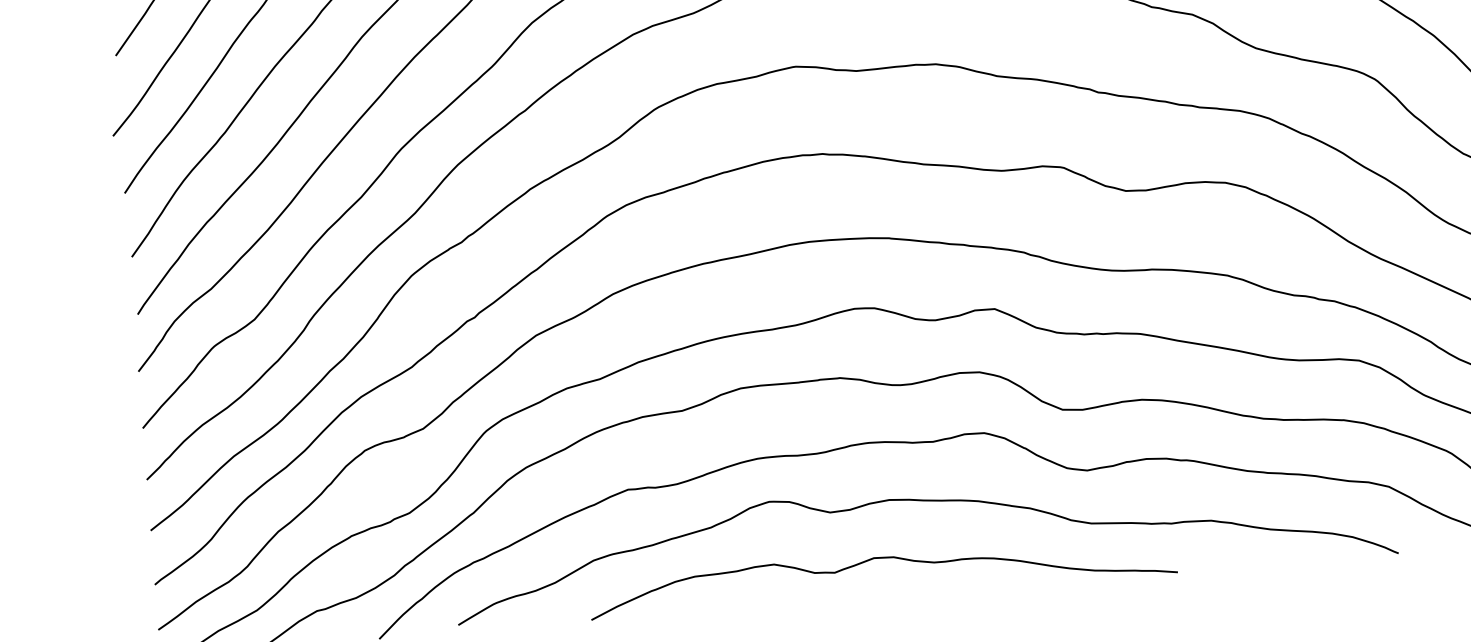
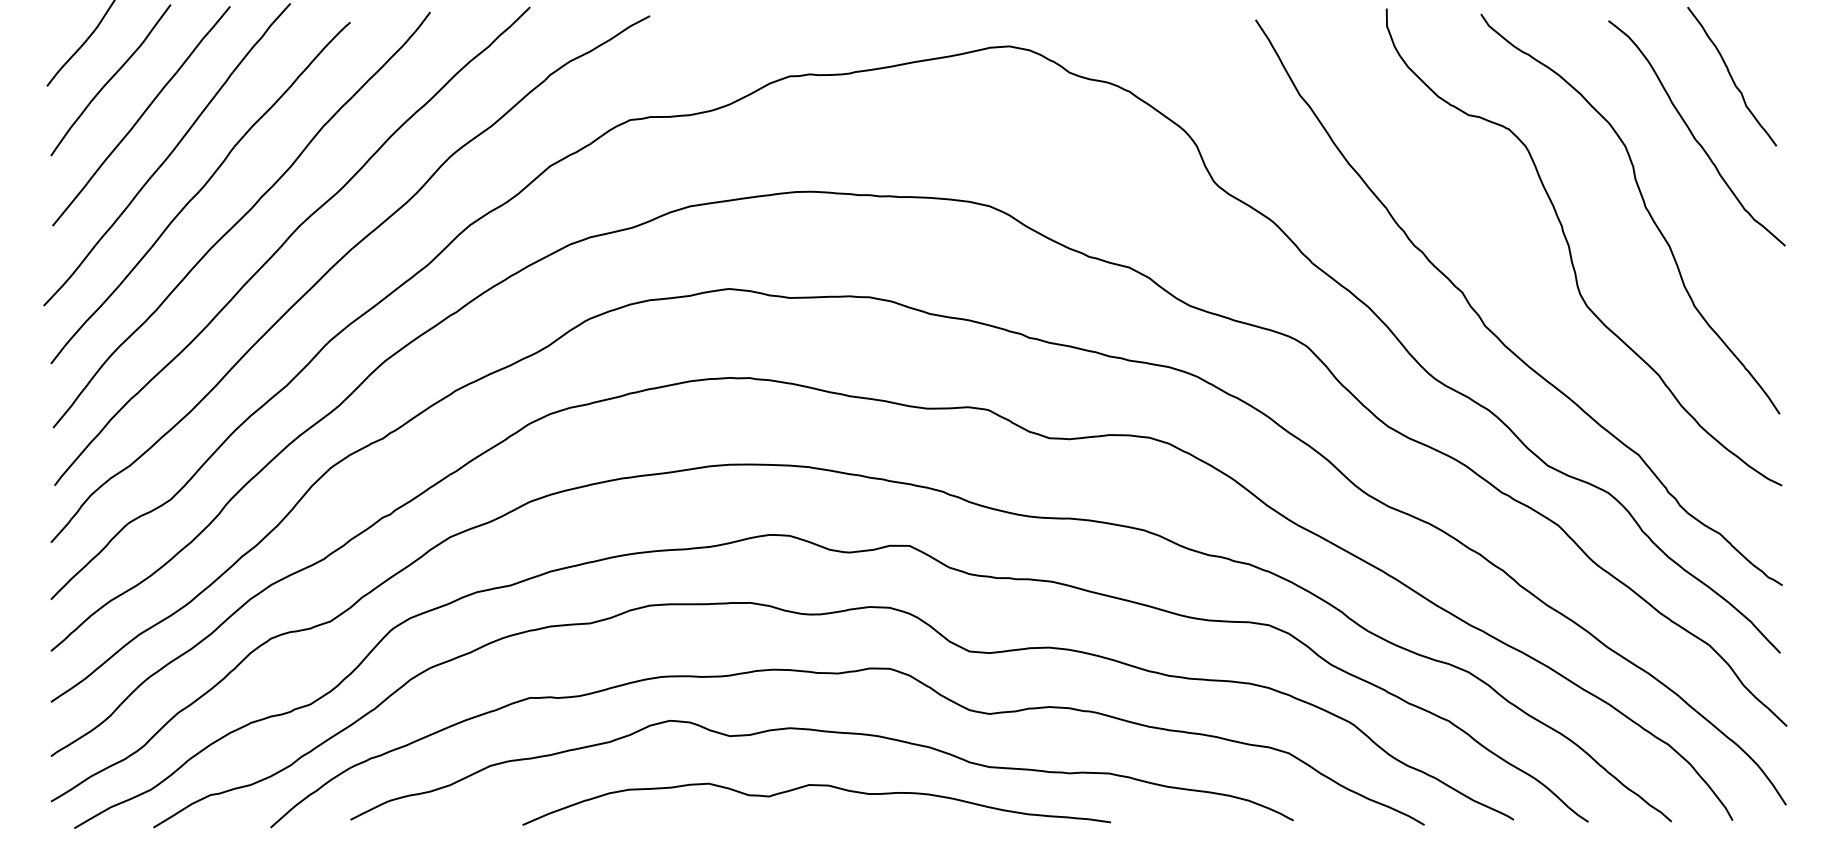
curve: (881, 559) -> (816, 786), moved

